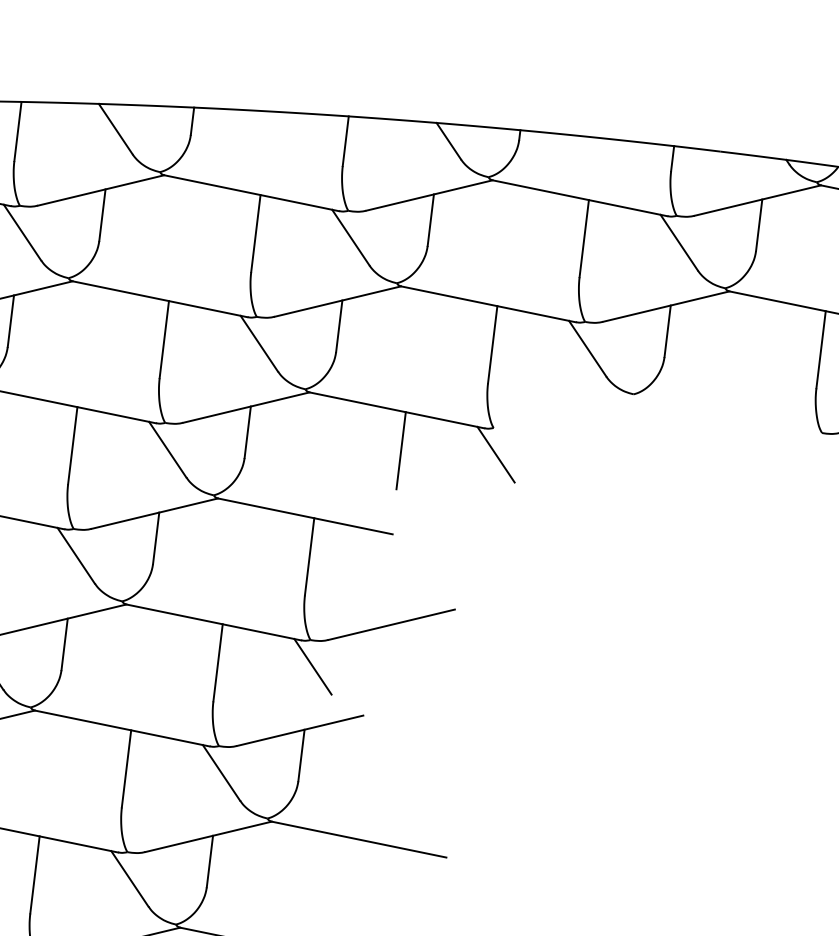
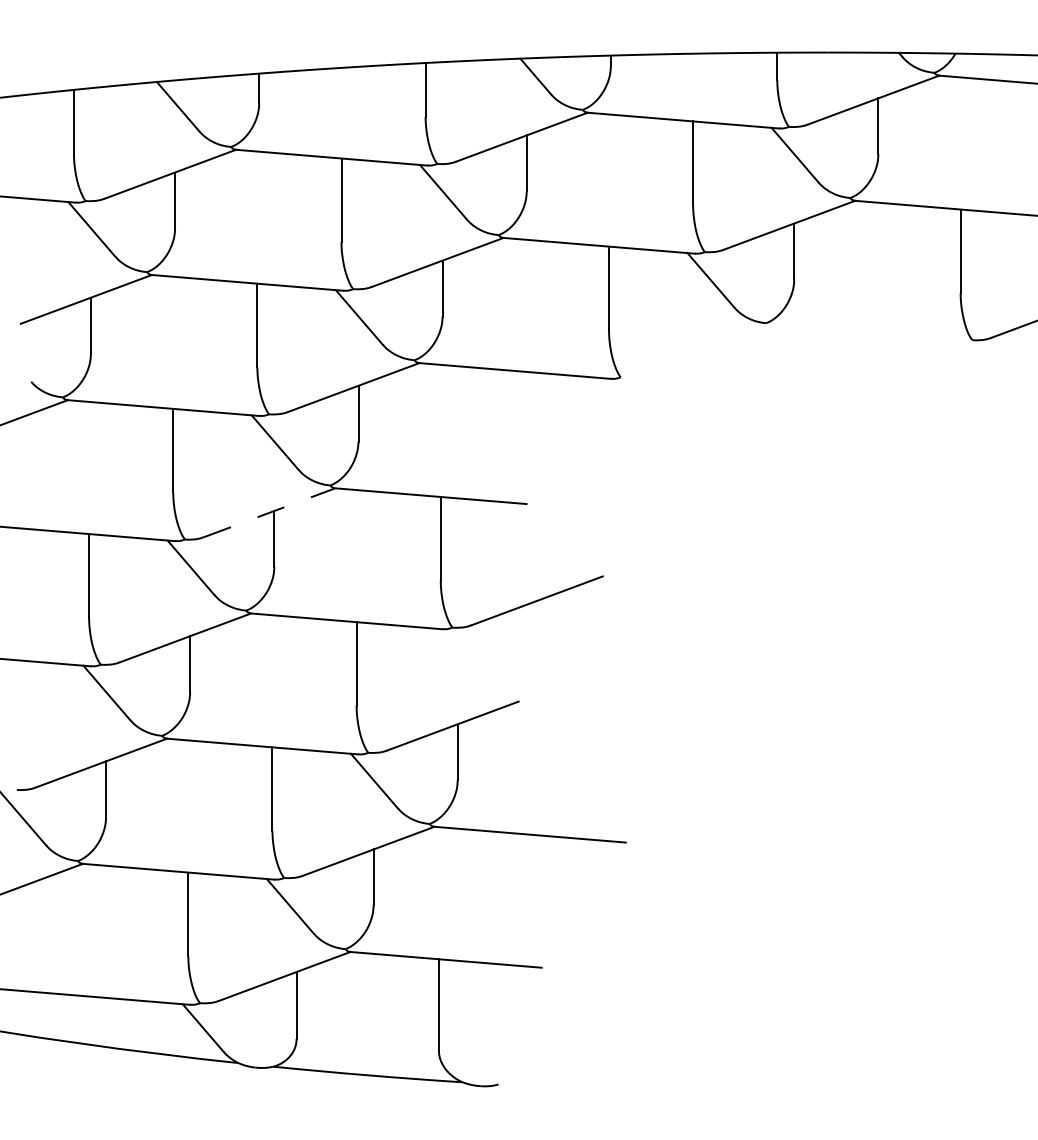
line: (400, 450) -> (524, 413), removed
line: (495, 454) -> (626, 405), removed
line: (154, 513) -> (269, 512), solid -> dashed
line: (312, 666) -> (458, 655), removed

